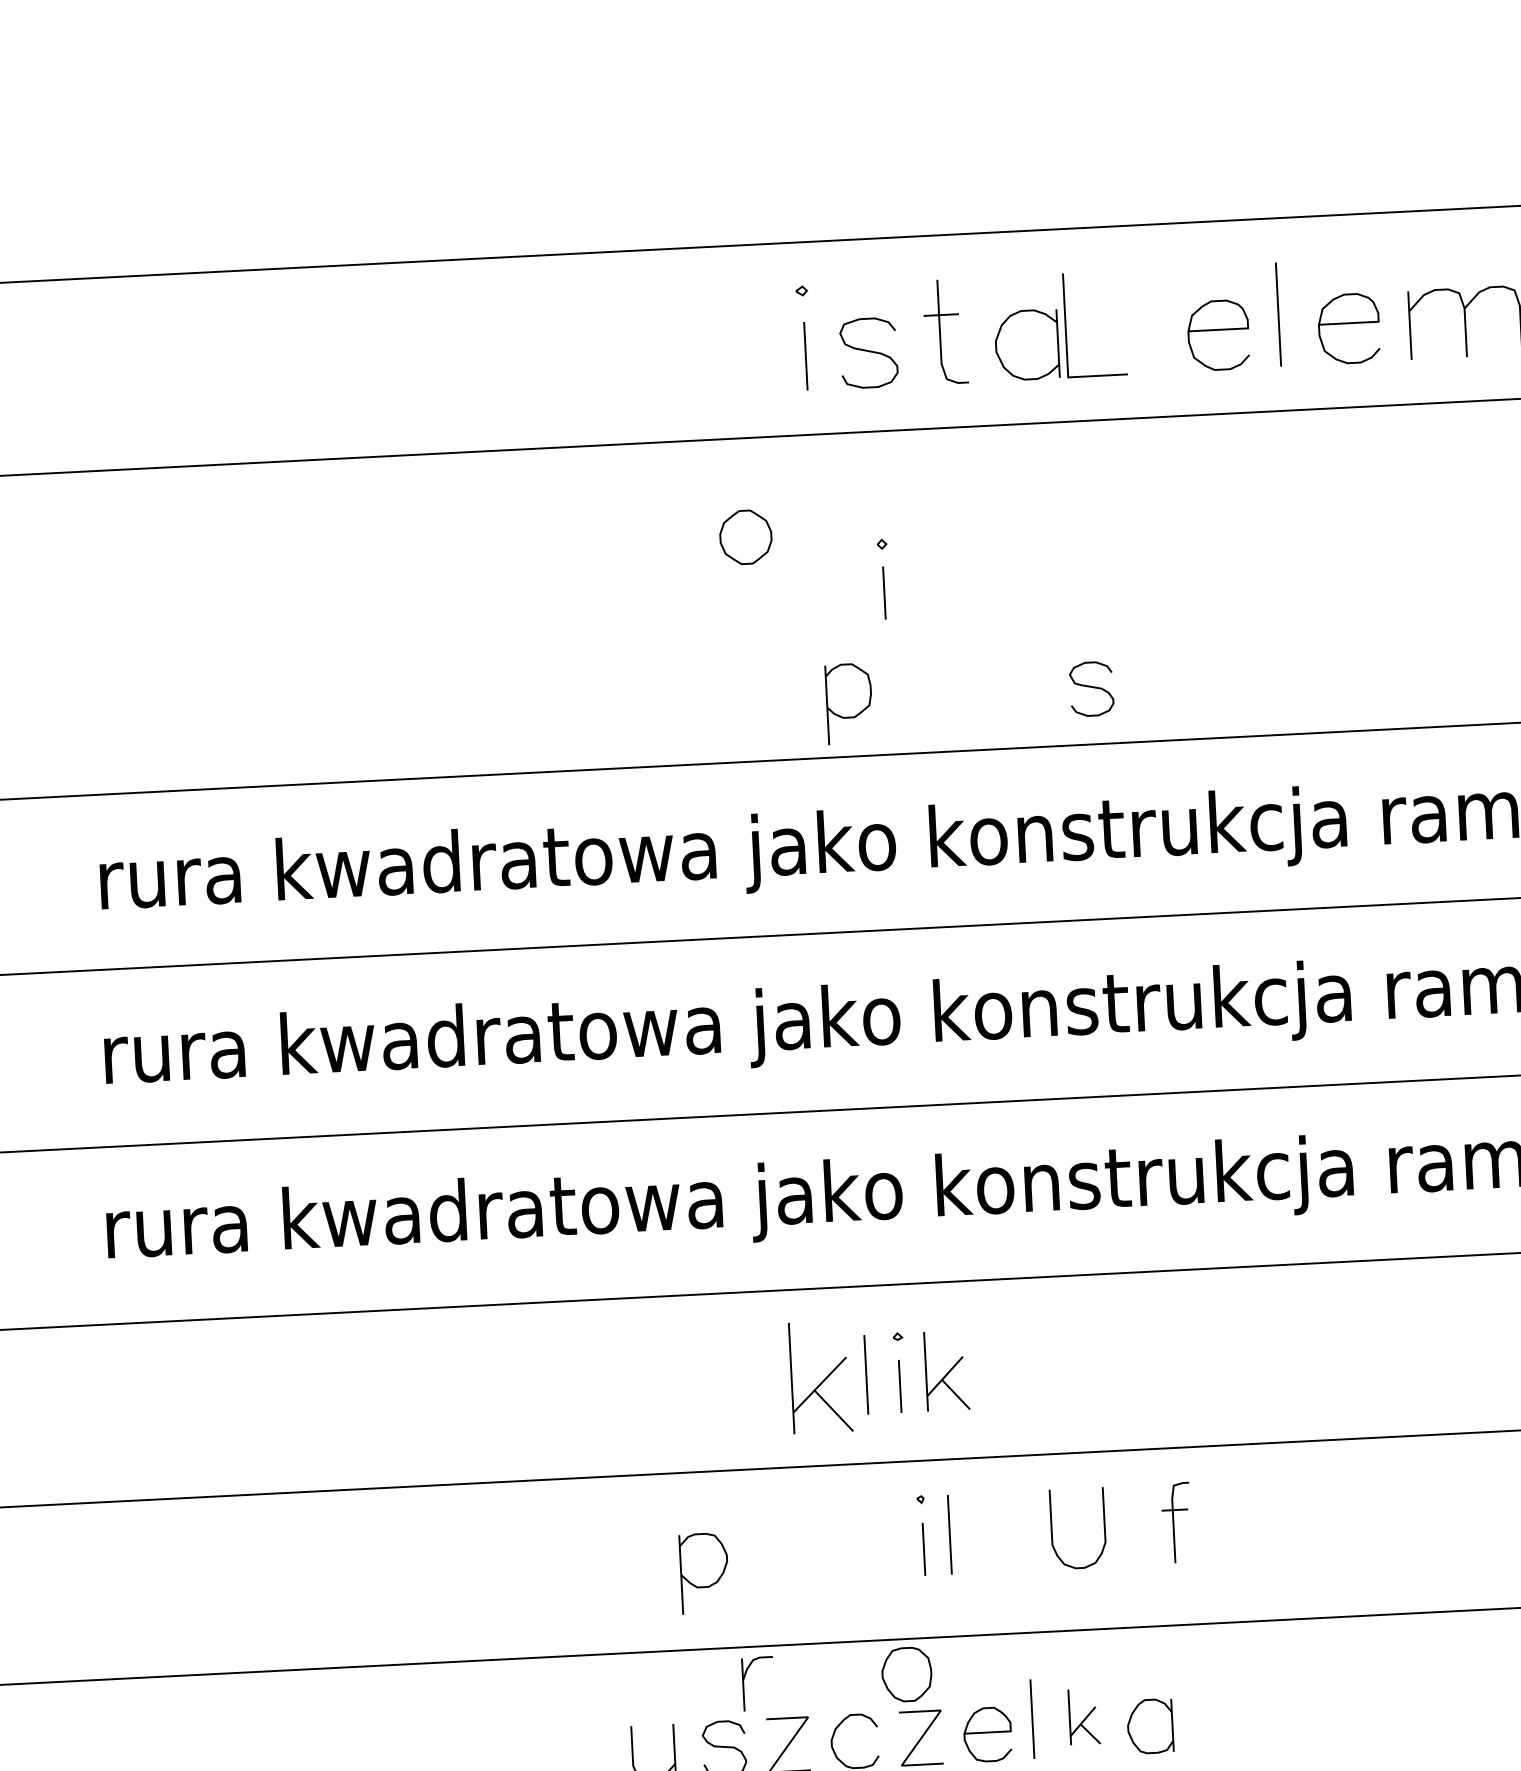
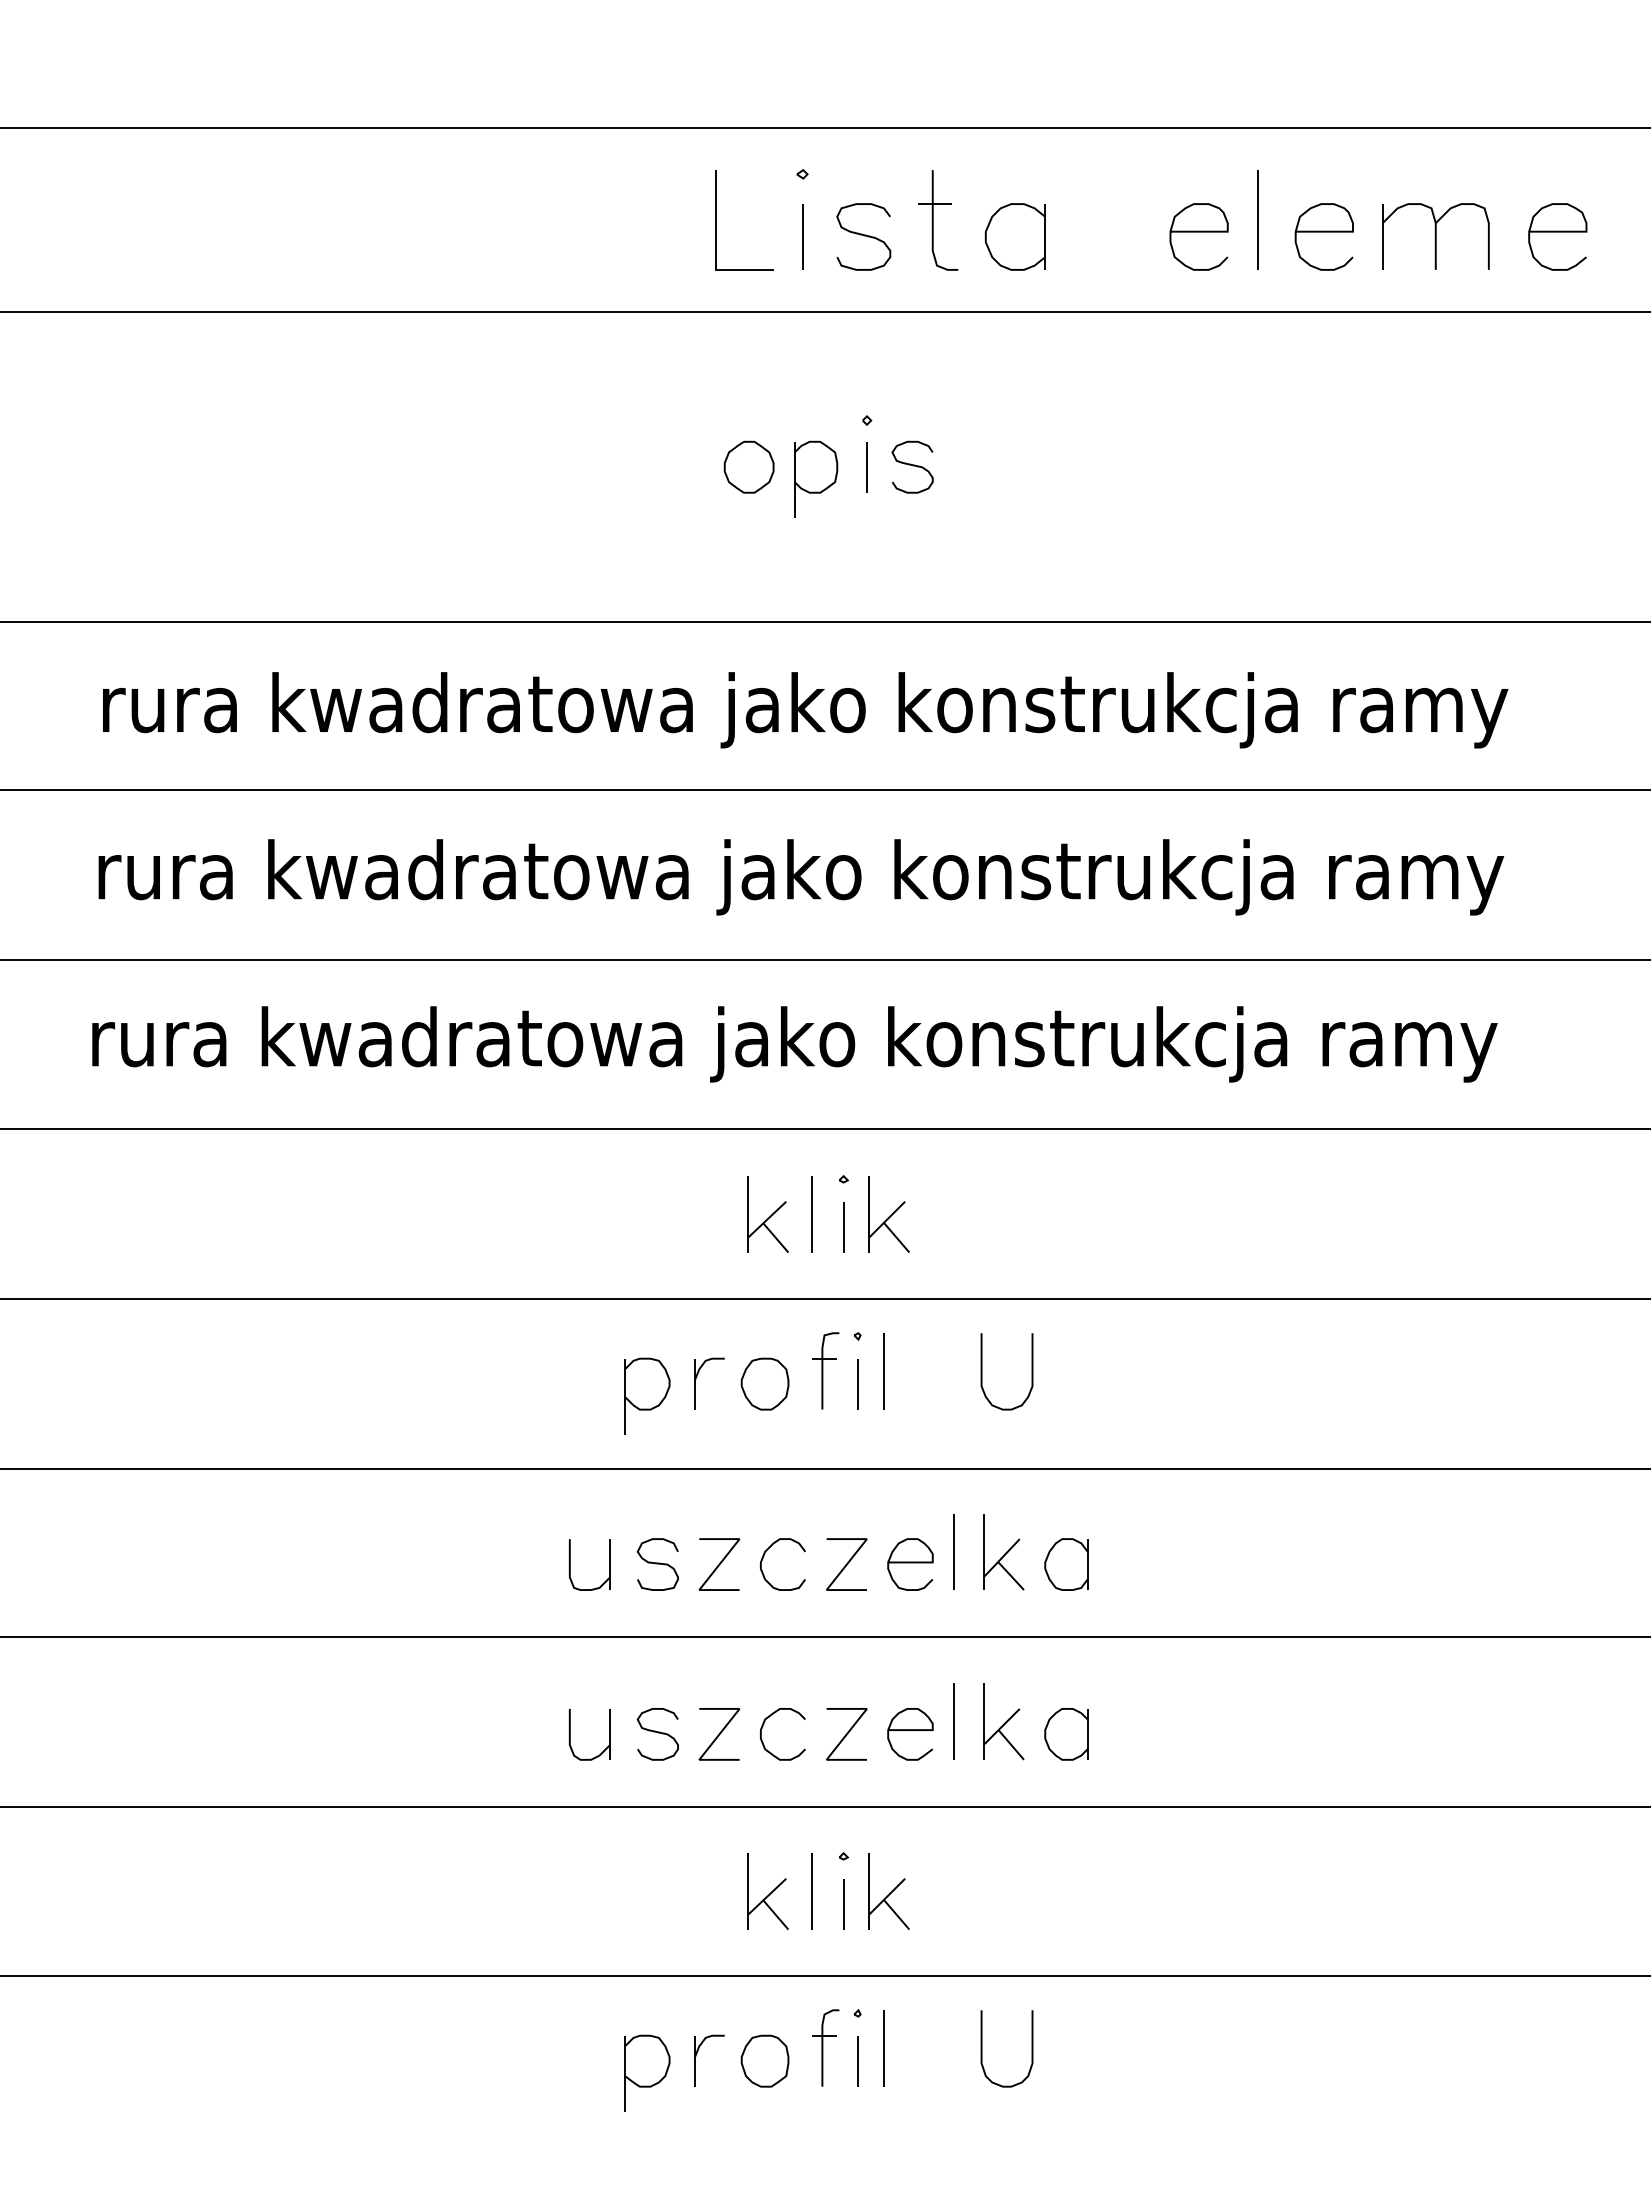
curve: (1065, 325) -> (716, 220), moved
part: (745, 536) -> (748, 466), moved
curve: (1091, 687) -> (912, 465), moved
part: (849, 702) -> (816, 478), moved
part: (820, 1377) -> (767, 1214), size x0.71
part: (1176, 1522) -> (825, 1370), moved
part: (906, 1673) -> (764, 1383), moved
part: (744, 1680) -> (696, 1379), moved
part: (1084, 1717) -> (1003, 1552), size x1.43

